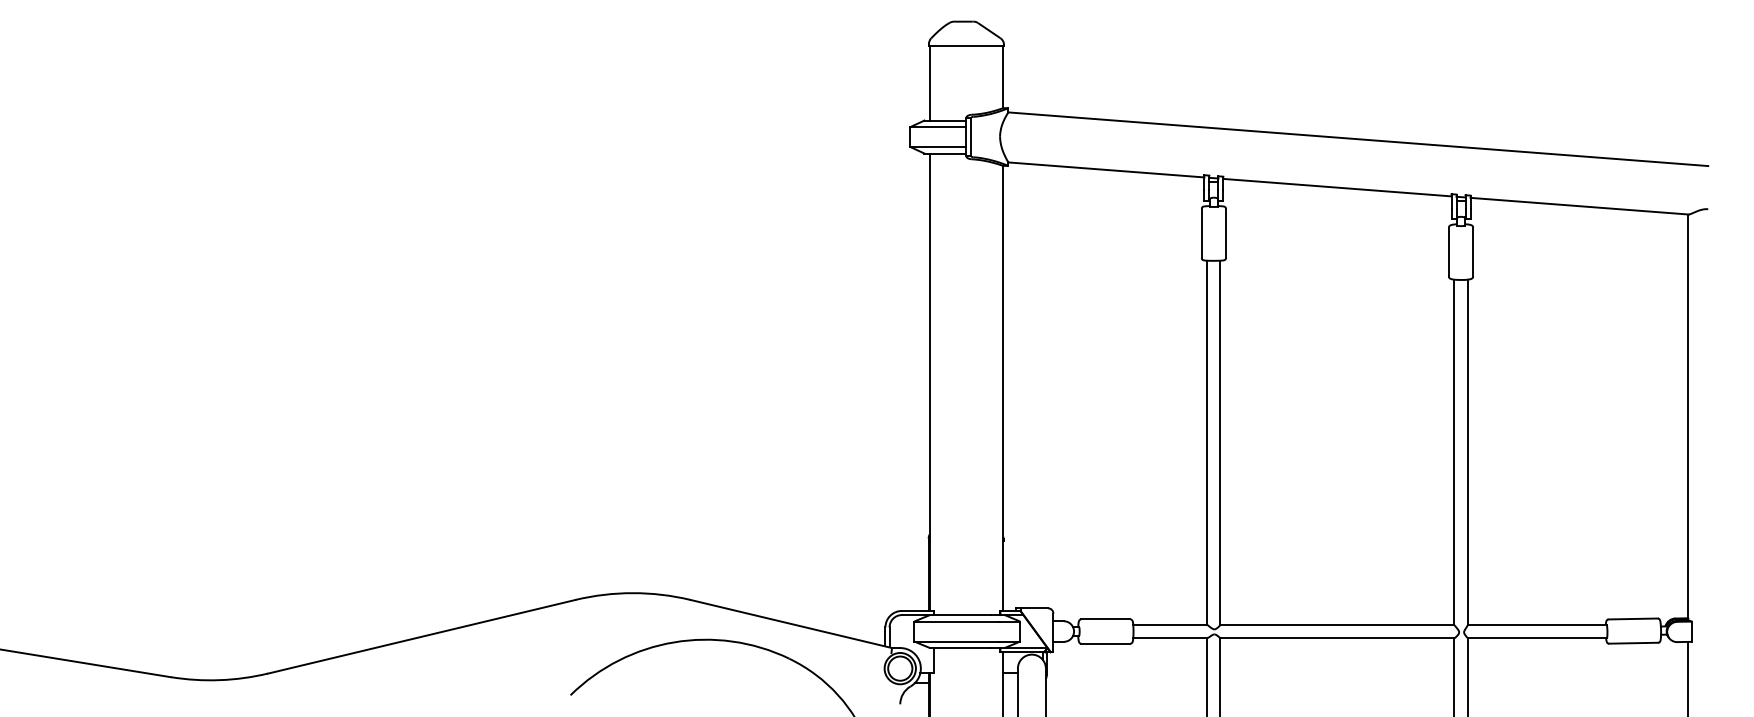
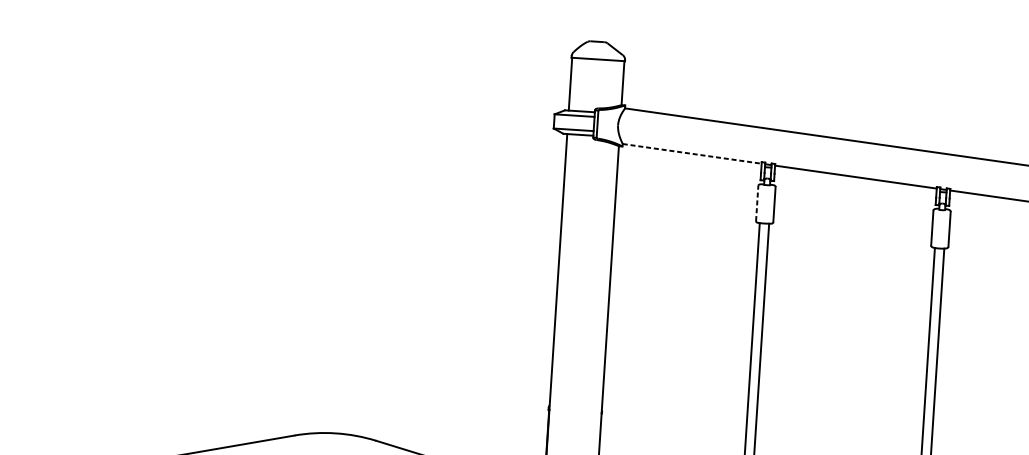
line: (1106, 169) -> (692, 153), solid -> dashed
line: (1201, 233) -> (757, 203), solid -> dashed

